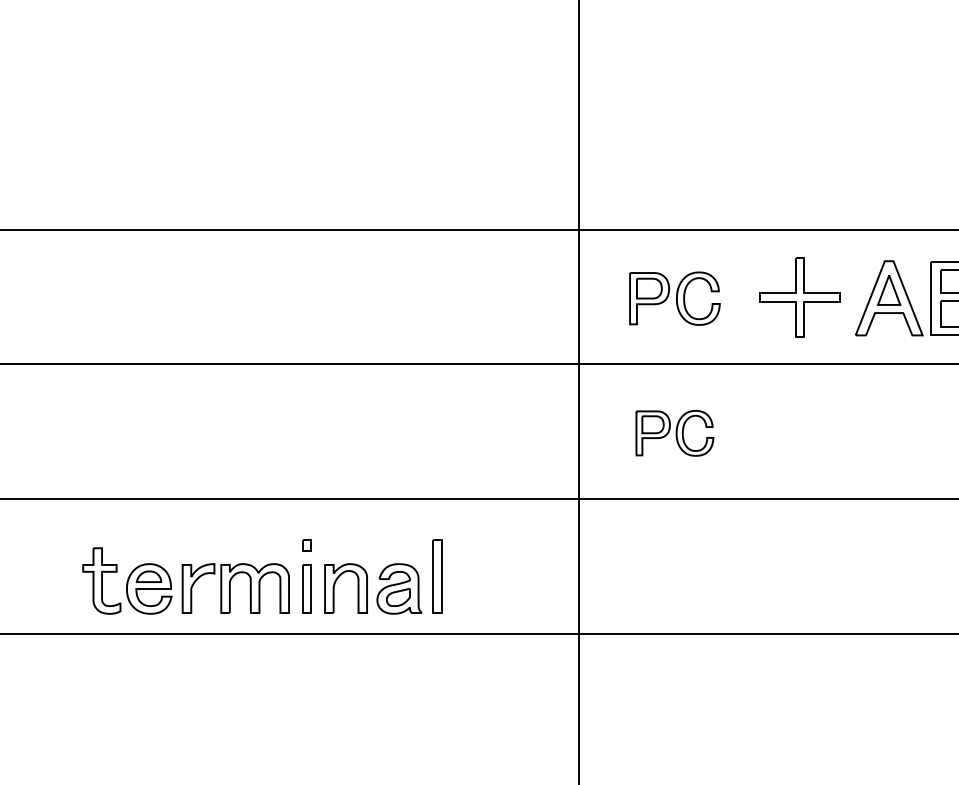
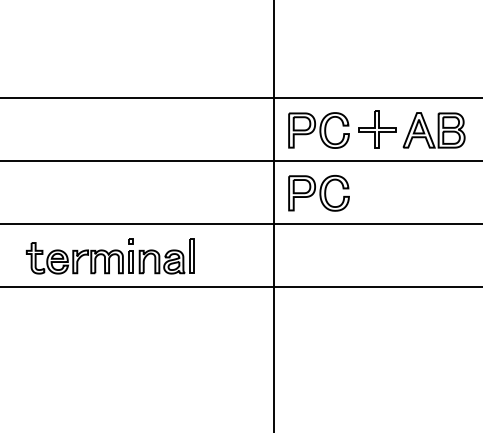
part: (673, 298) -> (318, 130), size x1.43
part: (673, 433) -> (318, 193), size x1.67
part: (260, 577) -> (109, 256), moved

